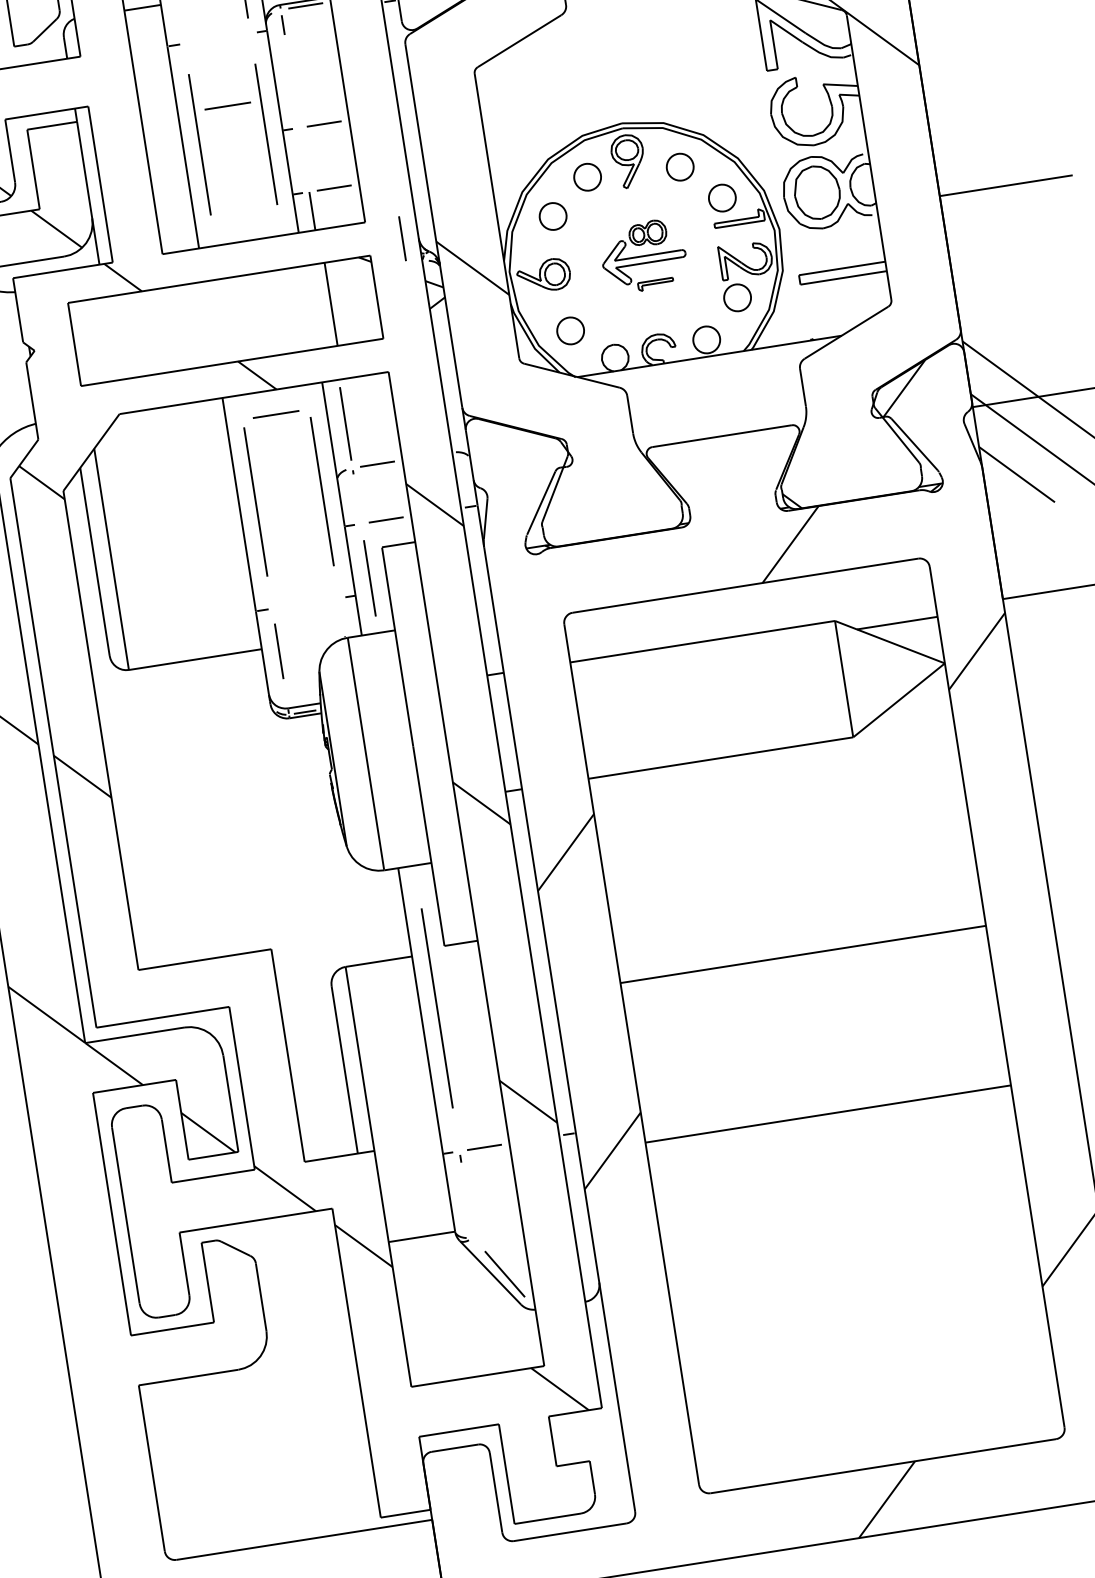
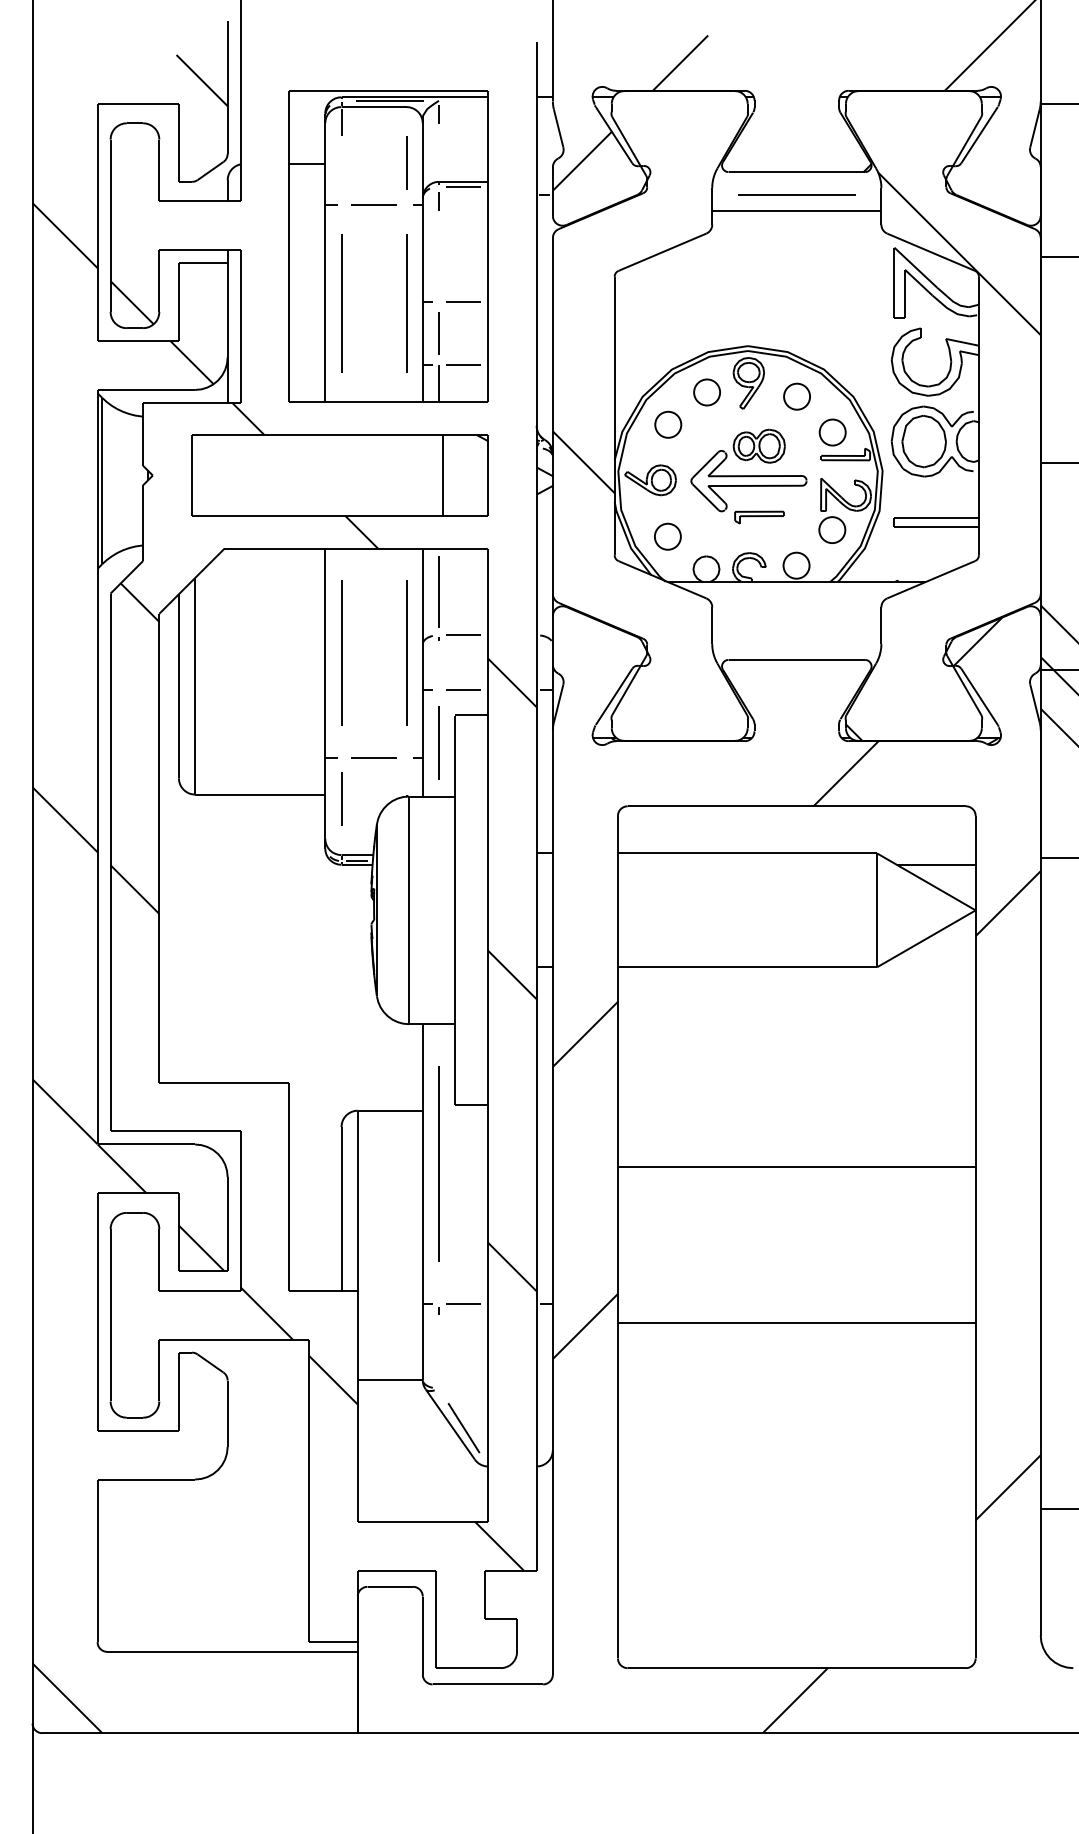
line: (227, 106) -> (373, 204), moved
line: (401, 238) -> (438, 333), moved
part: (643, 256) -> (748, 476), size x1.43
line: (275, 414) -> (373, 757), moved

